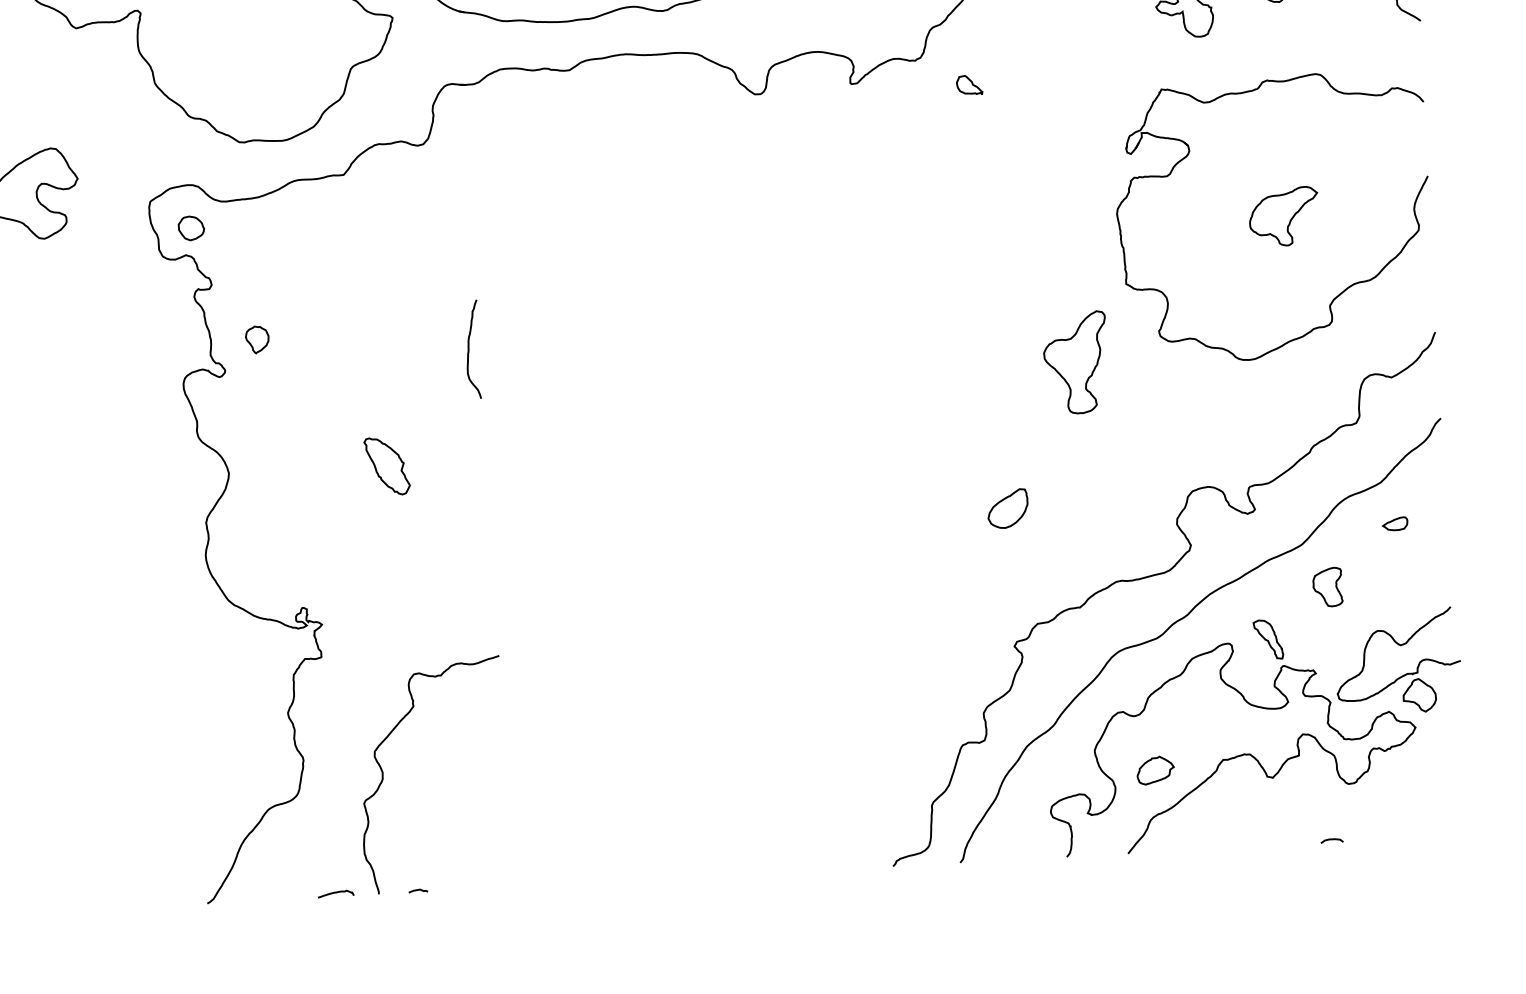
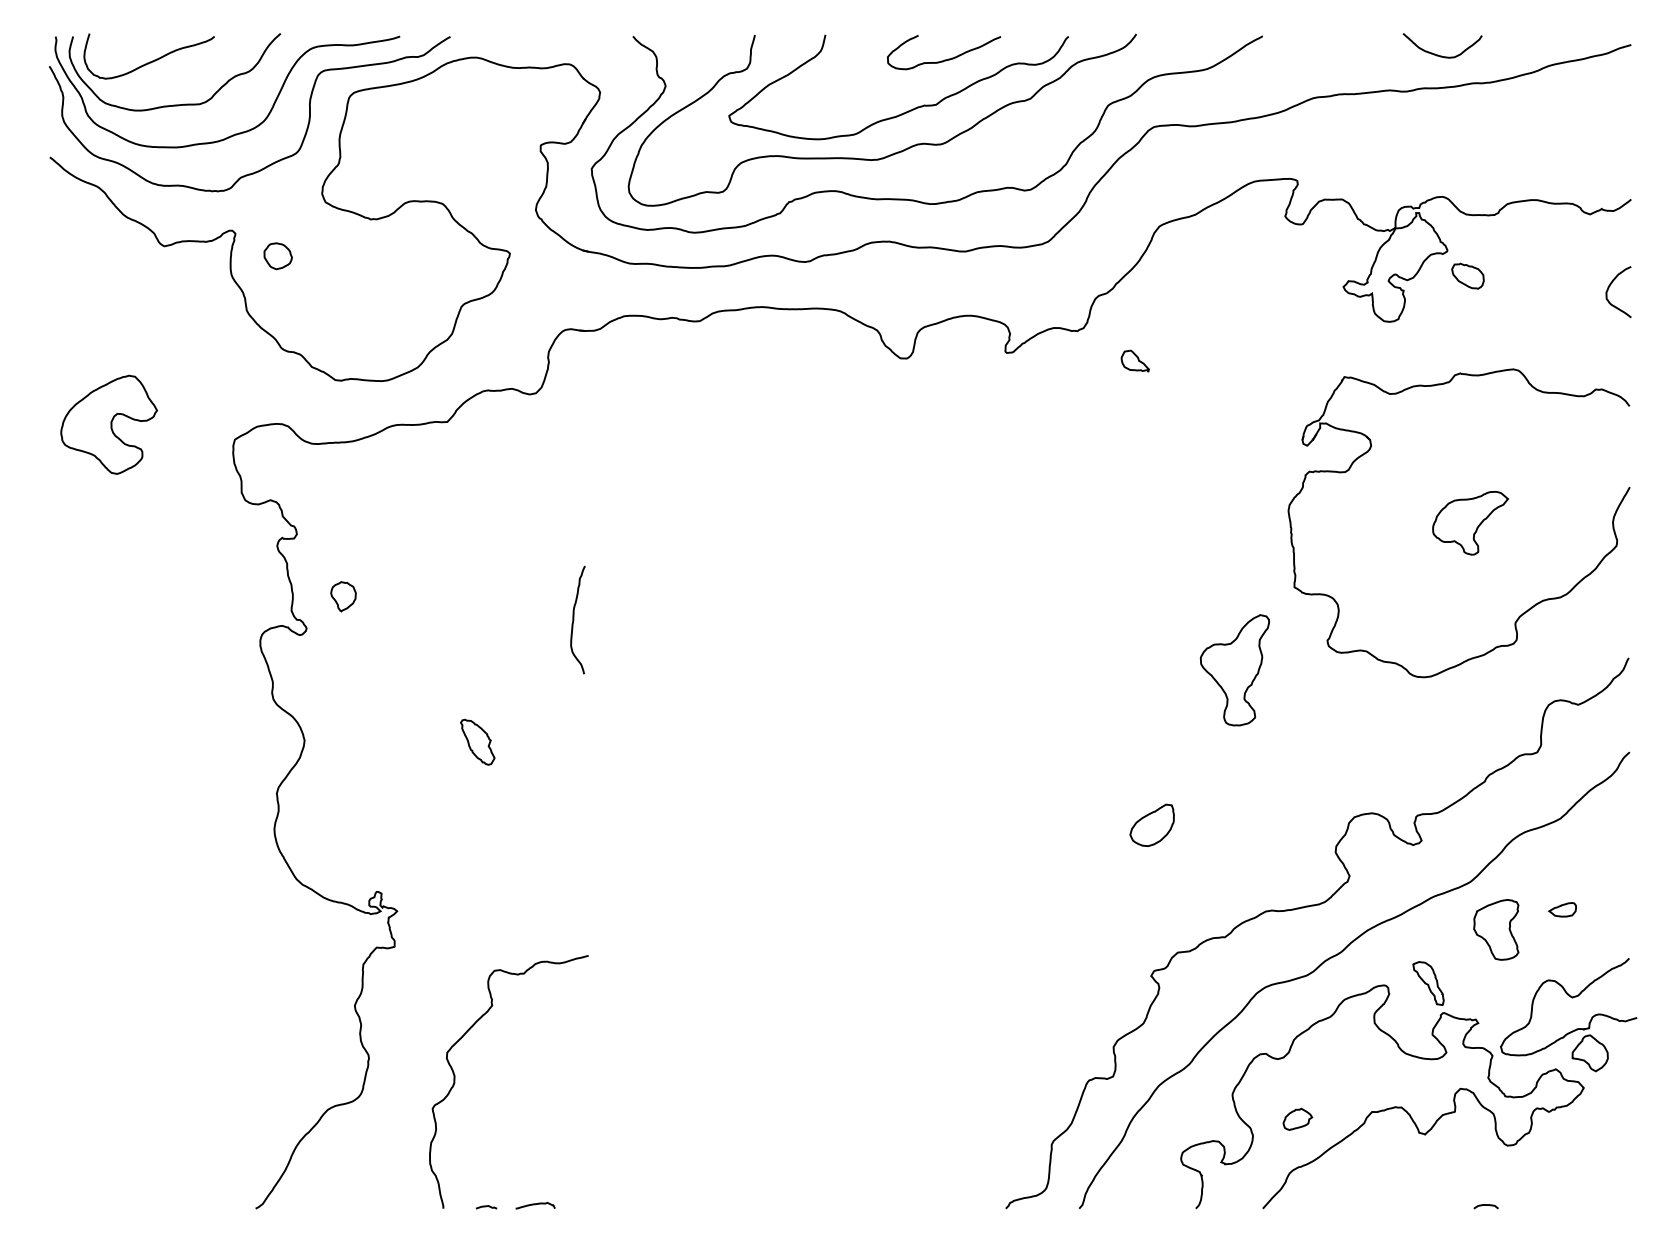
part: (190, 228) -> (277, 256), moved
part: (387, 465) -> (477, 741), size x0.71
part: (1394, 523) -> (1561, 909), moved
part: (1327, 586) -> (1496, 929), size x1.43
part: (1155, 769) -> (1297, 1118), size x0.71
curve: (335, 893) -> (535, 1205), moved

